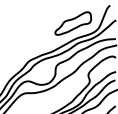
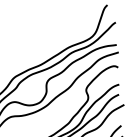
part: (72, 23) -> (63, 29), removed

